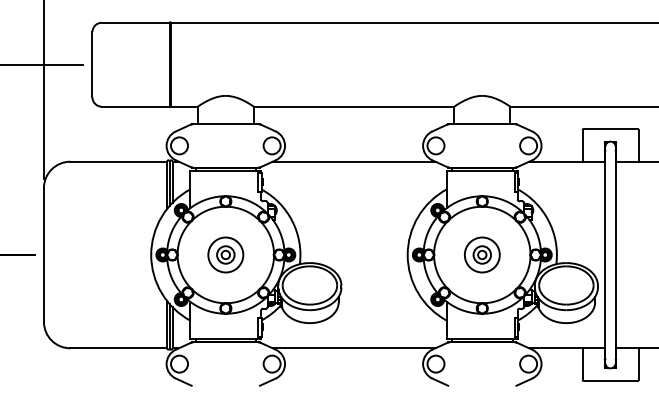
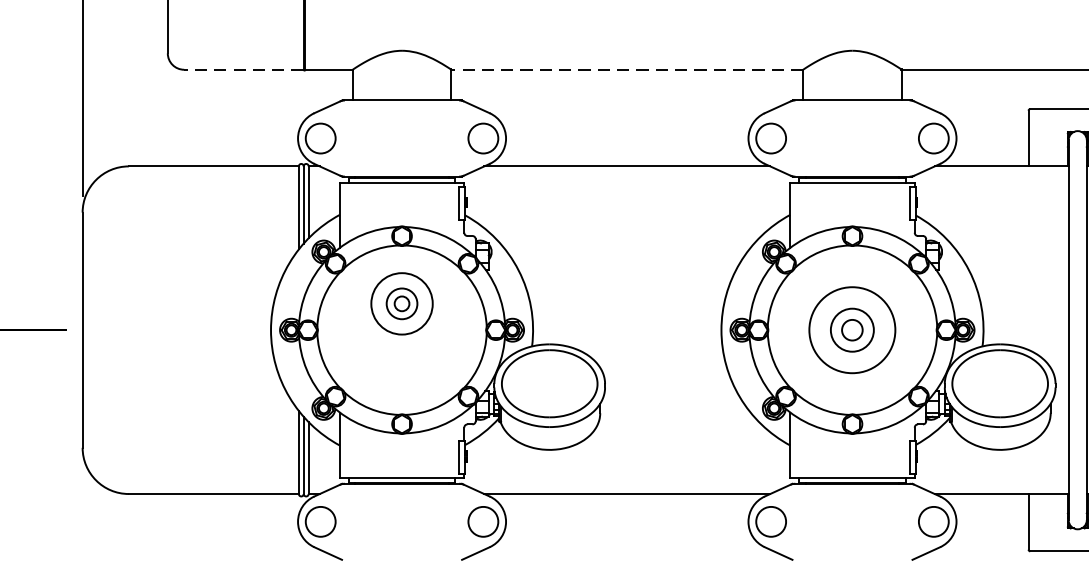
line: (135, 106) -> (243, 69), solid -> dashed
line: (353, 106) -> (626, 69), solid -> dashed
part: (225, 254) -> (401, 302), moved
part: (482, 254) -> (852, 329), size x1.4

